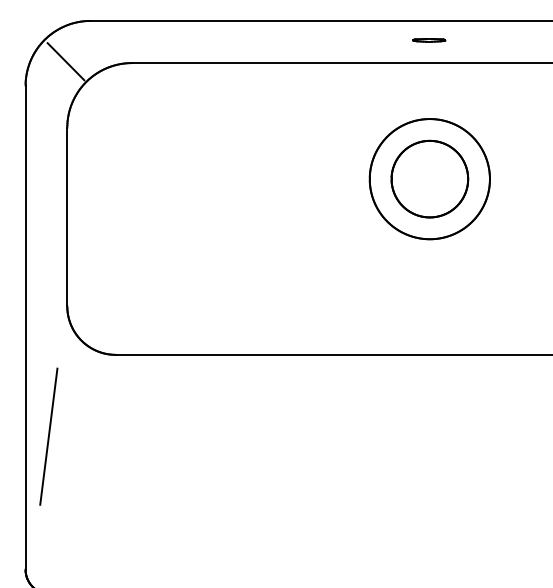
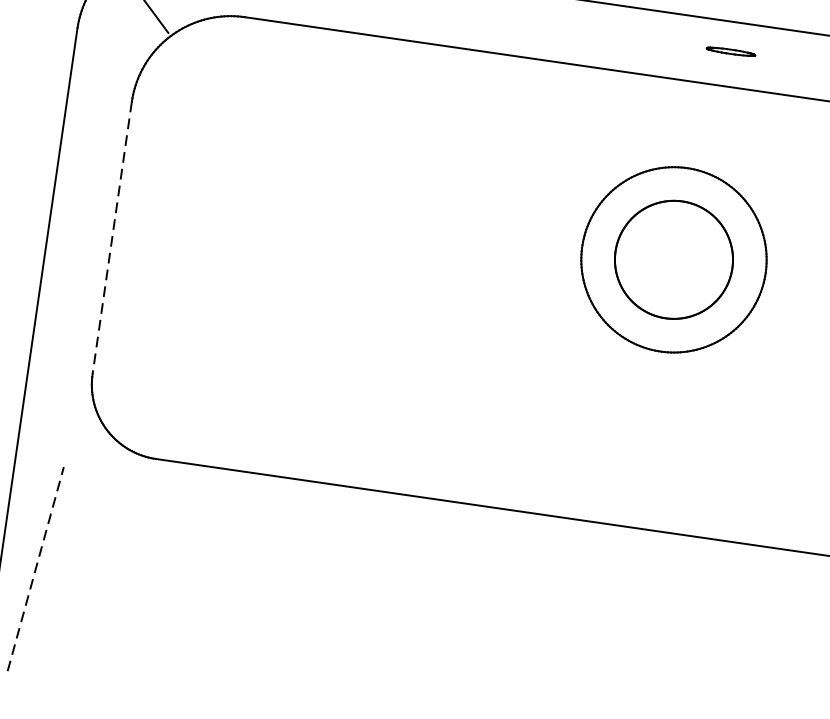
line: (429, 39) -> (731, 50), moved
line: (67, 217) -> (112, 238), solid -> dashed
line: (48, 436) -> (35, 568), solid -> dashed

